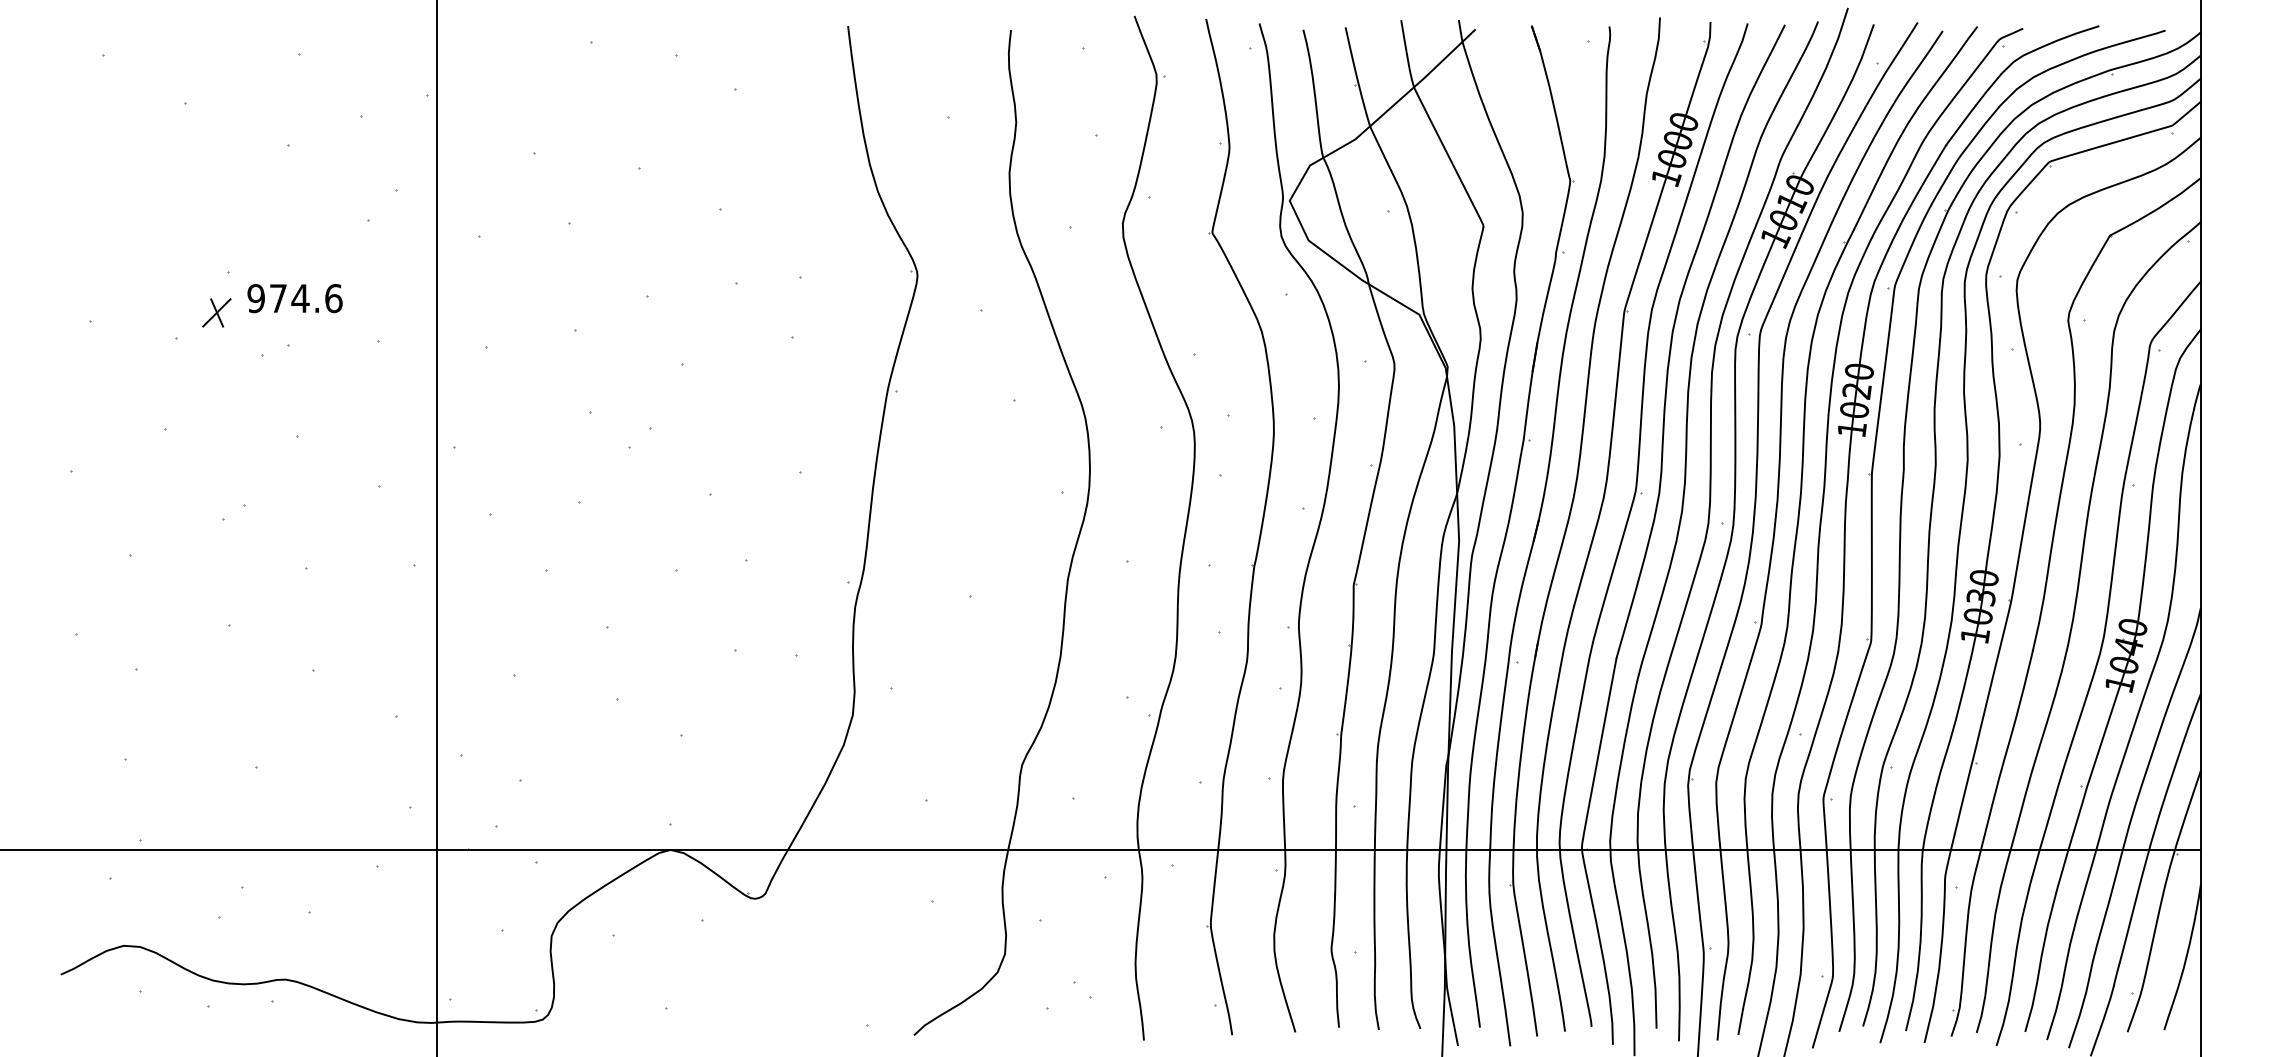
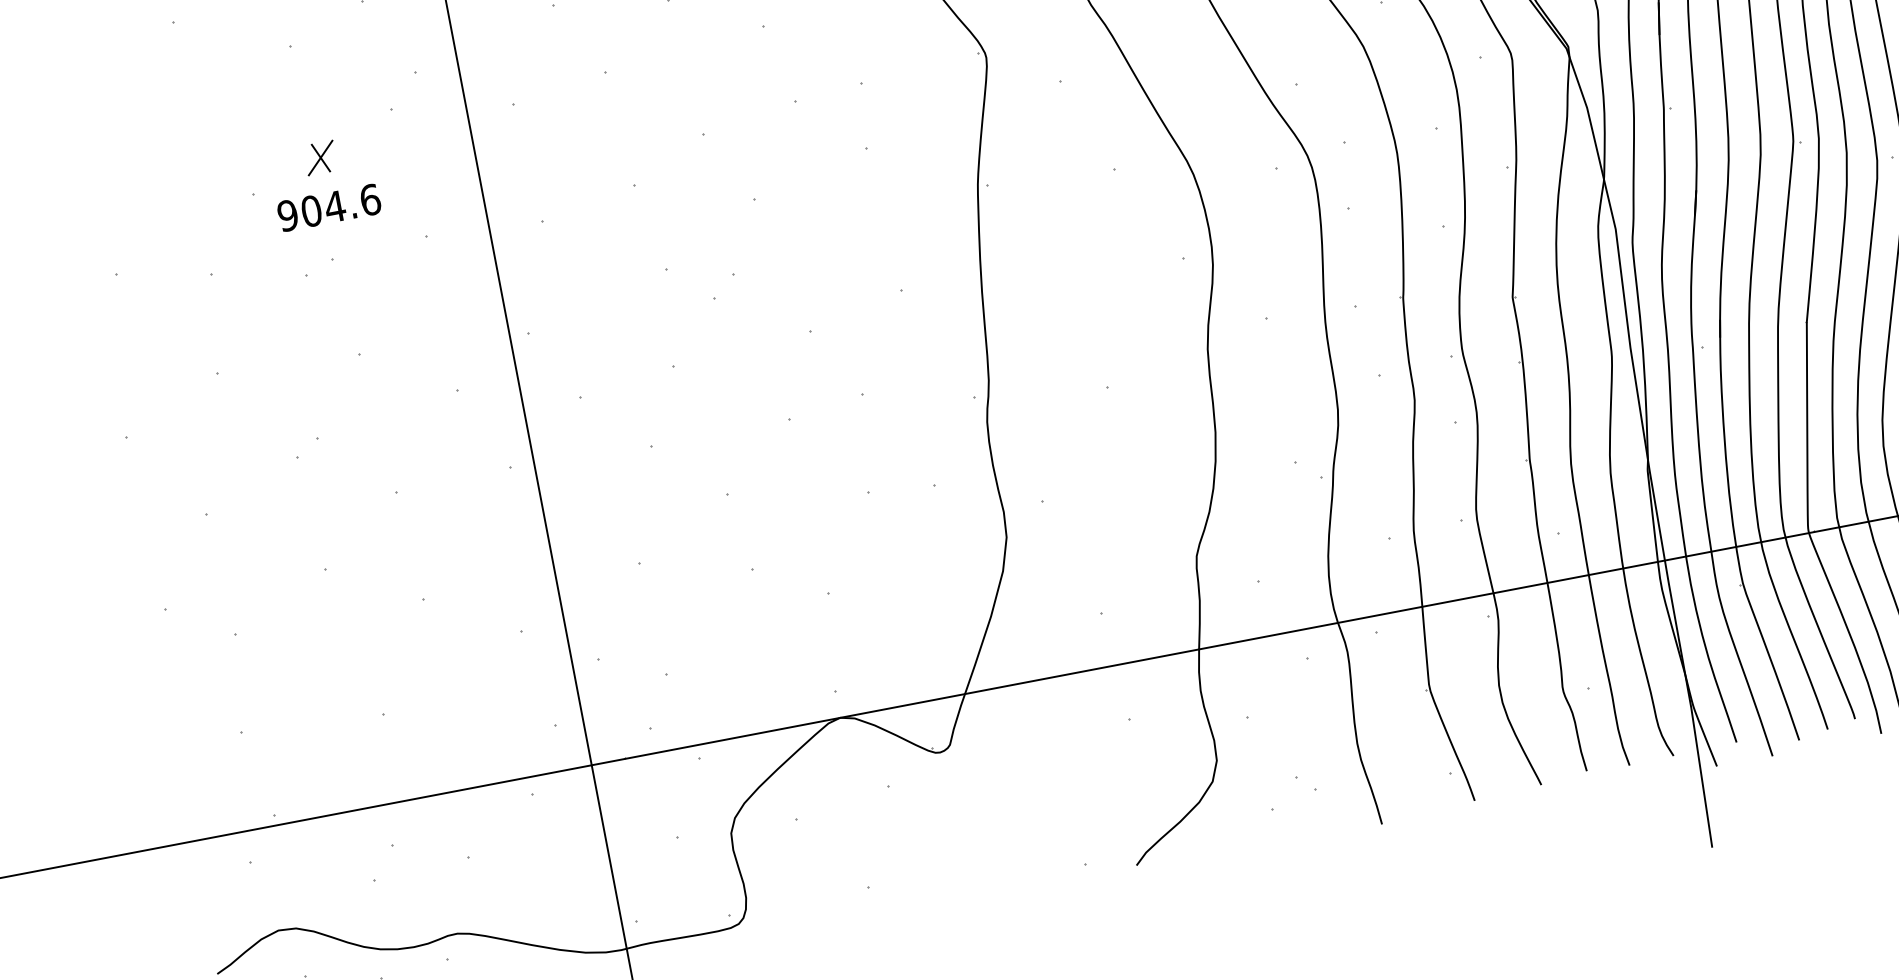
text: (278, 298) -> (311, 211), 974.6 -> 904.6
part: (216, 312) -> (320, 157), moved

